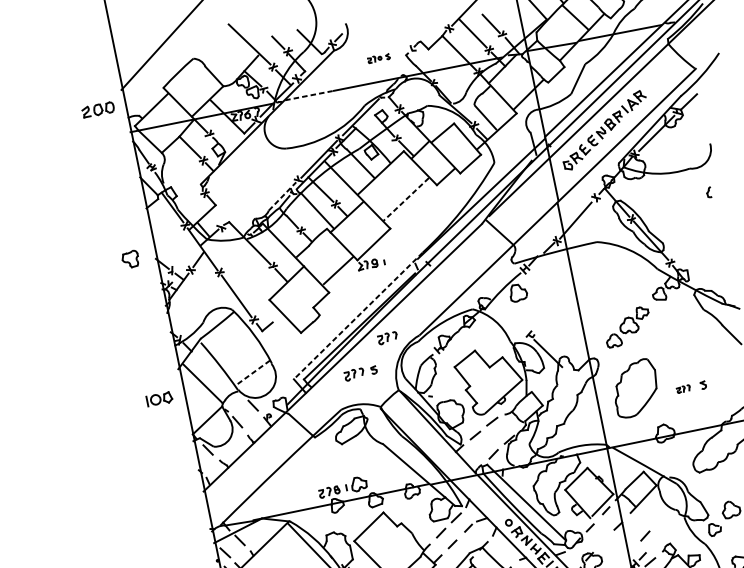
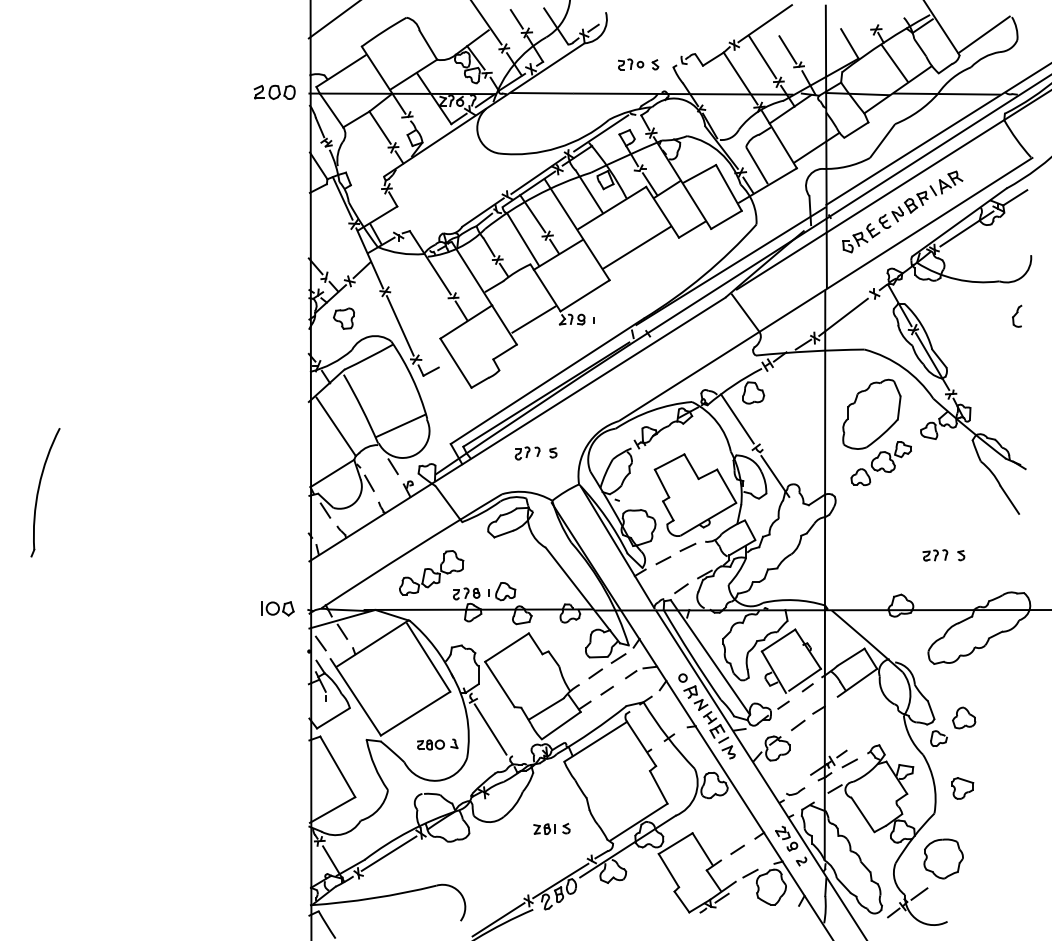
part: (378, 58) -> (638, 64), size x1.43
line: (308, 95) -> (541, 93), dashed -> solid
part: (97, 109) -> (274, 91), moved
part: (709, 192) -> (1017, 315), size x1.67
line: (282, 196) -> (483, 212), dashed -> solid
line: (405, 199) -> (636, 247), dashed -> solid
part: (130, 259) -> (343, 318), moved
line: (510, 314) -> (737, 418), added
line: (358, 316) -> (547, 381), dashed -> solid
part: (387, 338) -> (578, 416), removed
line: (253, 372) -> (401, 425), dashed -> solid
part: (635, 387) -> (871, 413), moved
part: (683, 389) -> (935, 555), size x1.43
part: (159, 399) -> (277, 608), moved
part: (299, 480) -> (431, 572), added
line: (645, 536) -> (798, 725), moved

